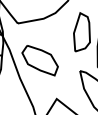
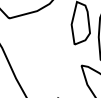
part: (39, 60) -> (36, 57), removed

